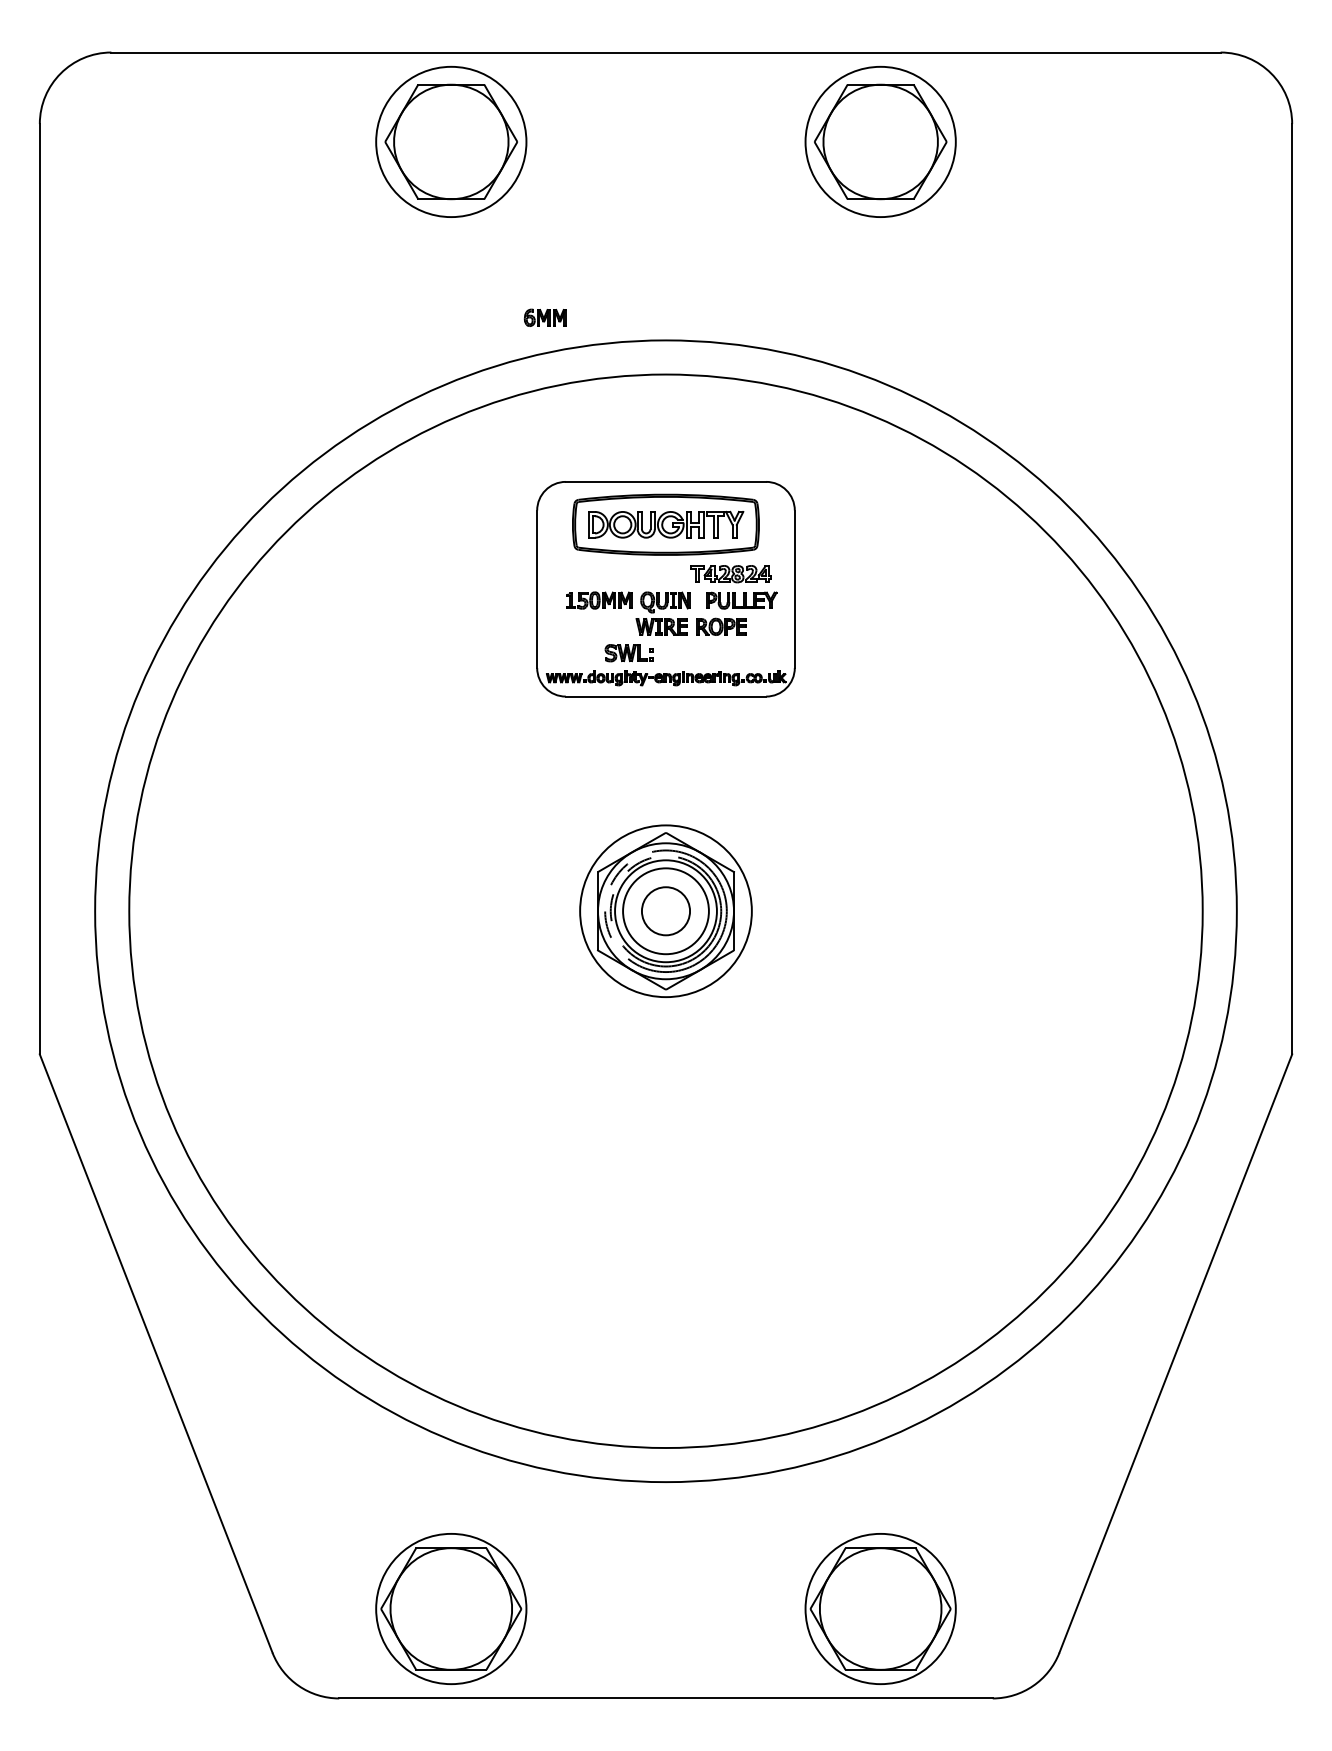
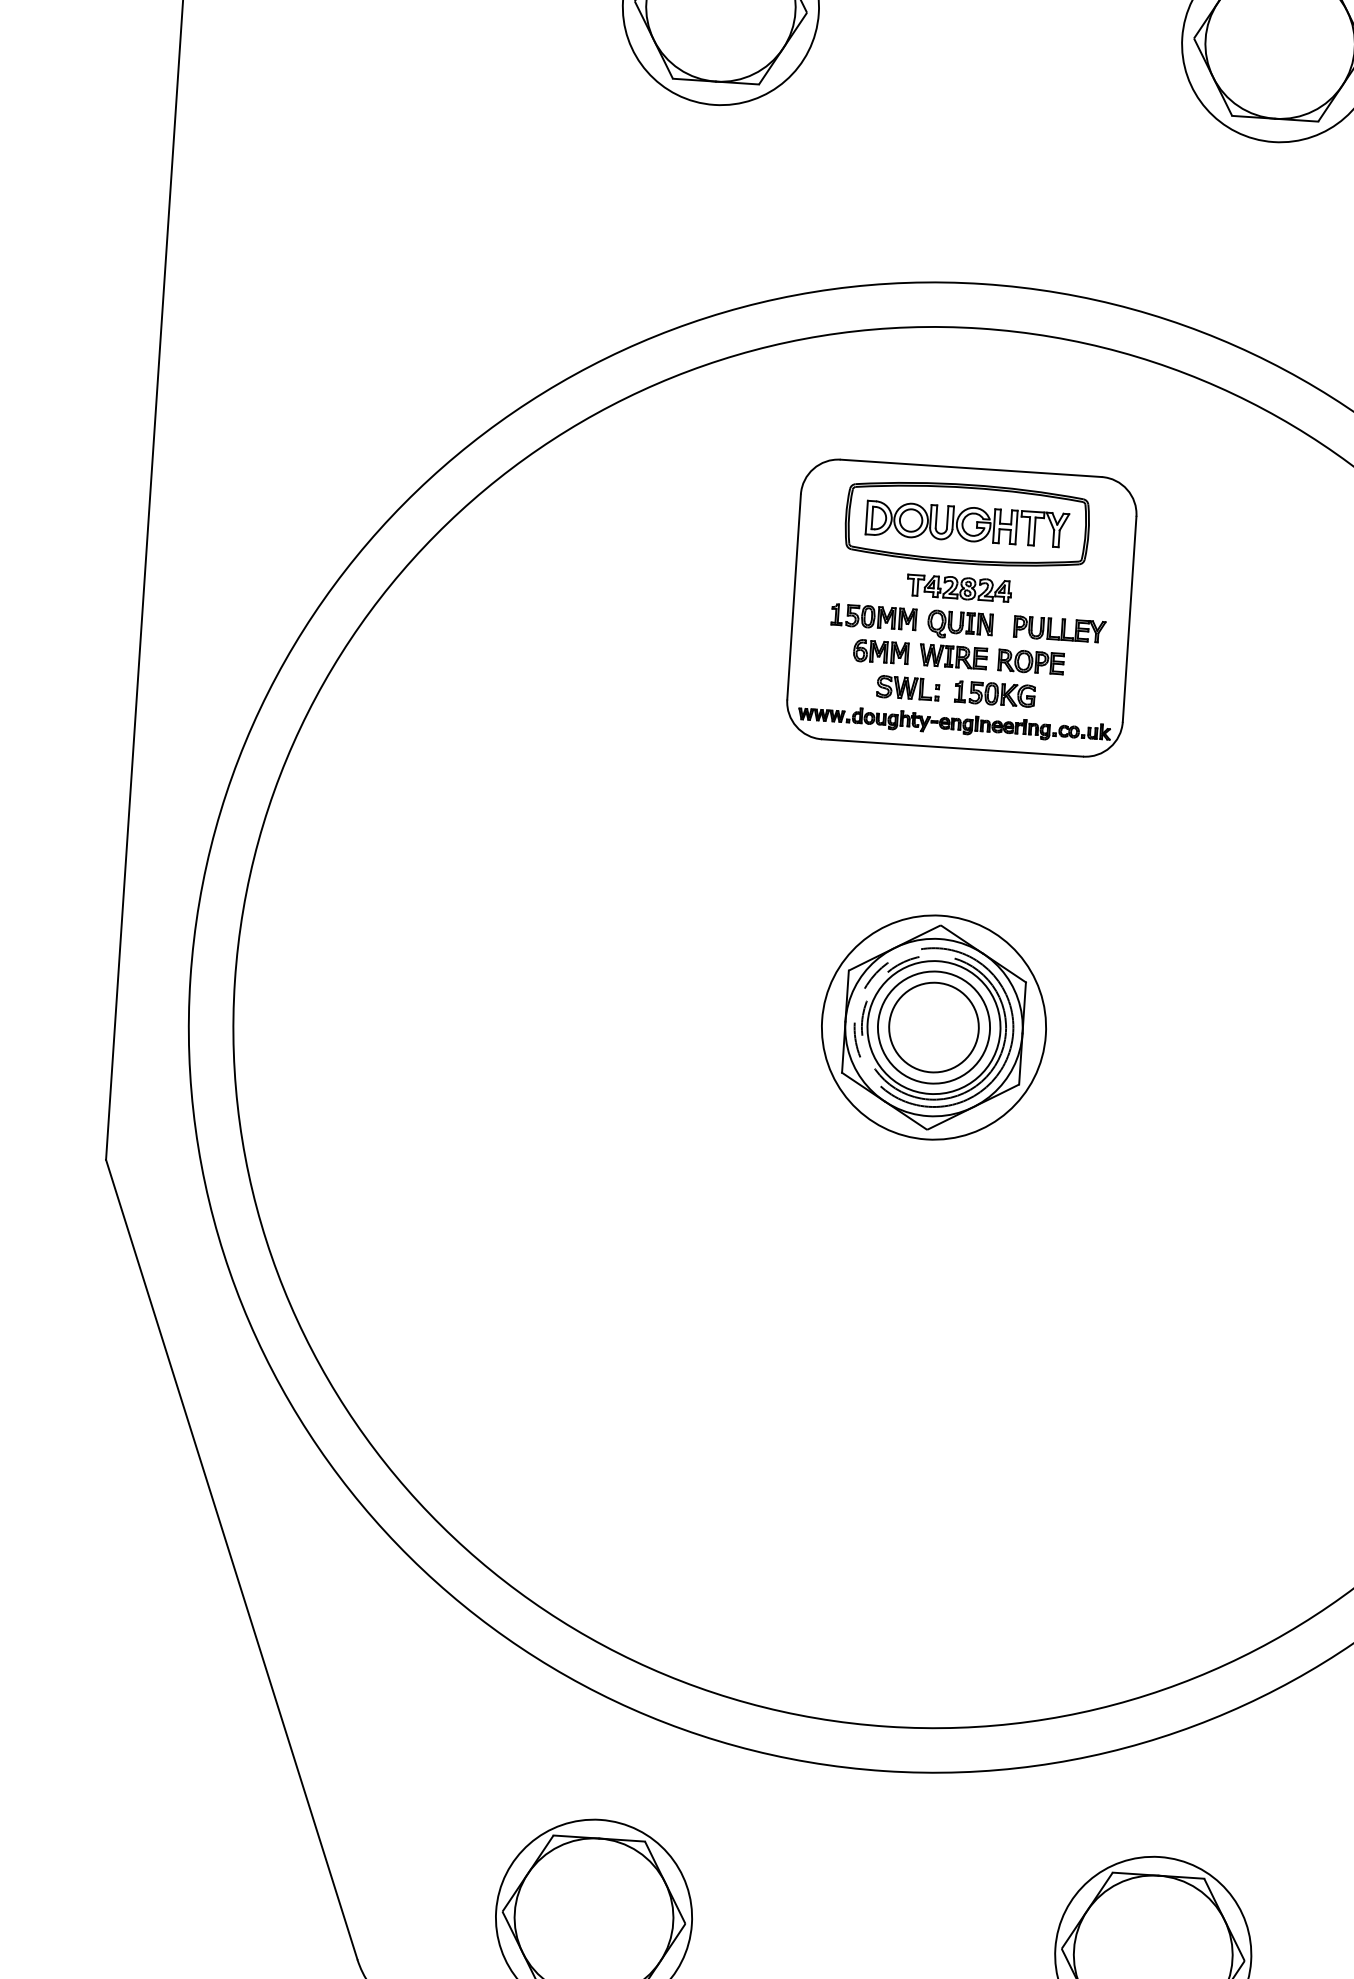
part: (544, 317) -> (879, 651), moved
part: (730, 574) -> (958, 588), moved
part: (695, 653) -> (994, 694), added
circle: (665, 910) -> (933, 1026), size x1.43

